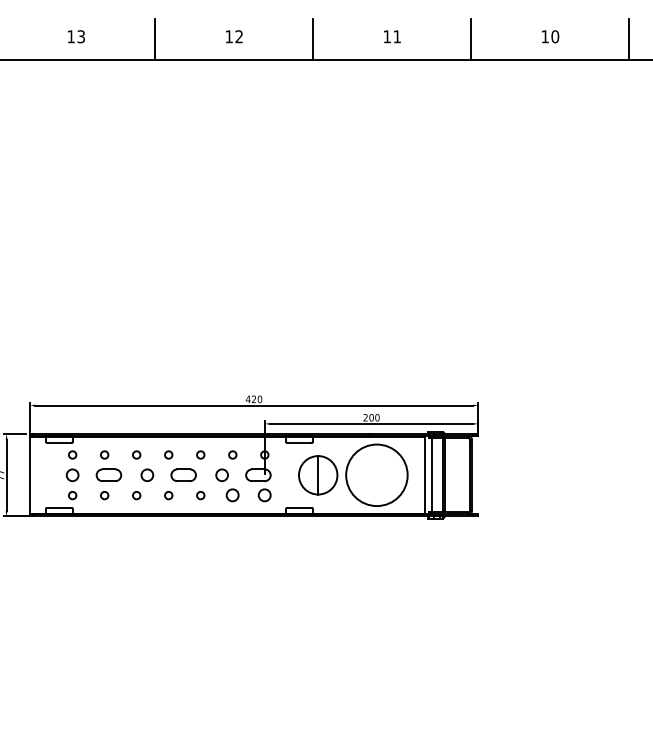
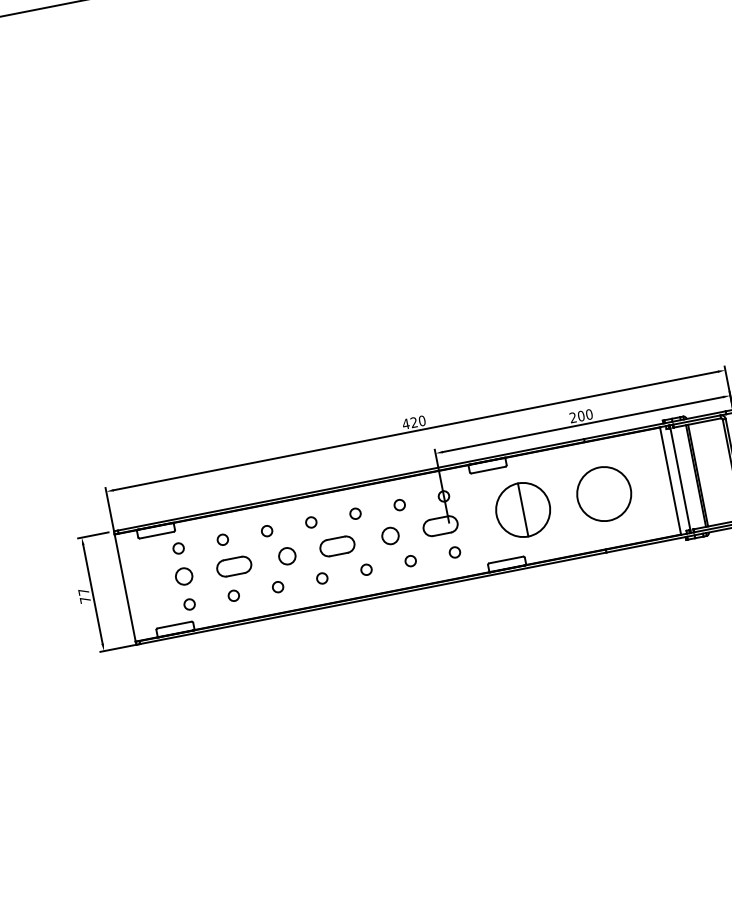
circle: (376, 475) -> (603, 494), size x0.62
circle: (232, 495) -> (410, 561), size x0.62
circle: (264, 495) -> (454, 552), size x0.62

